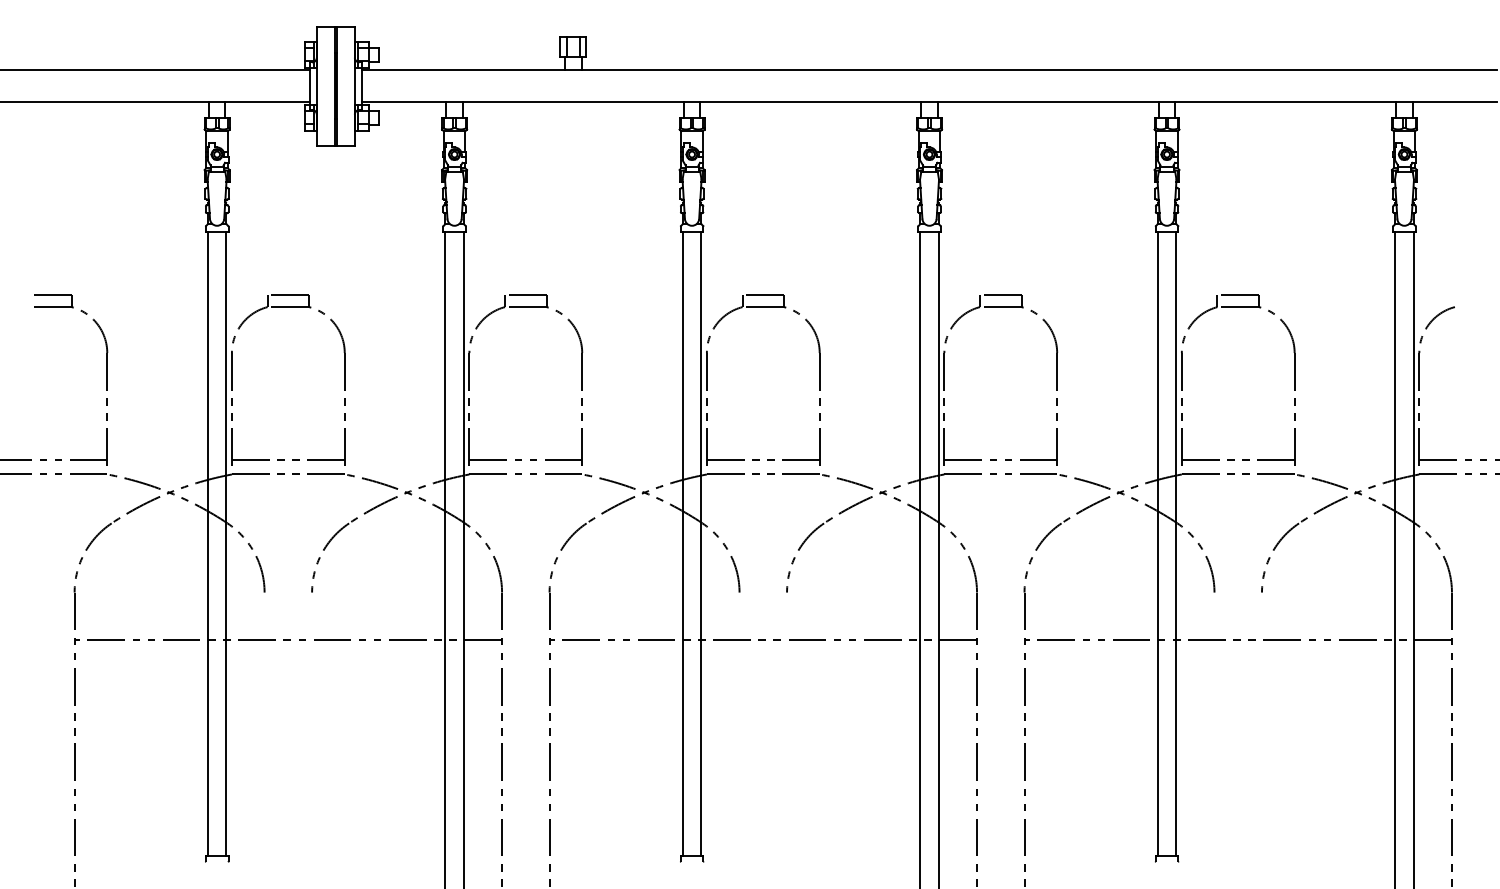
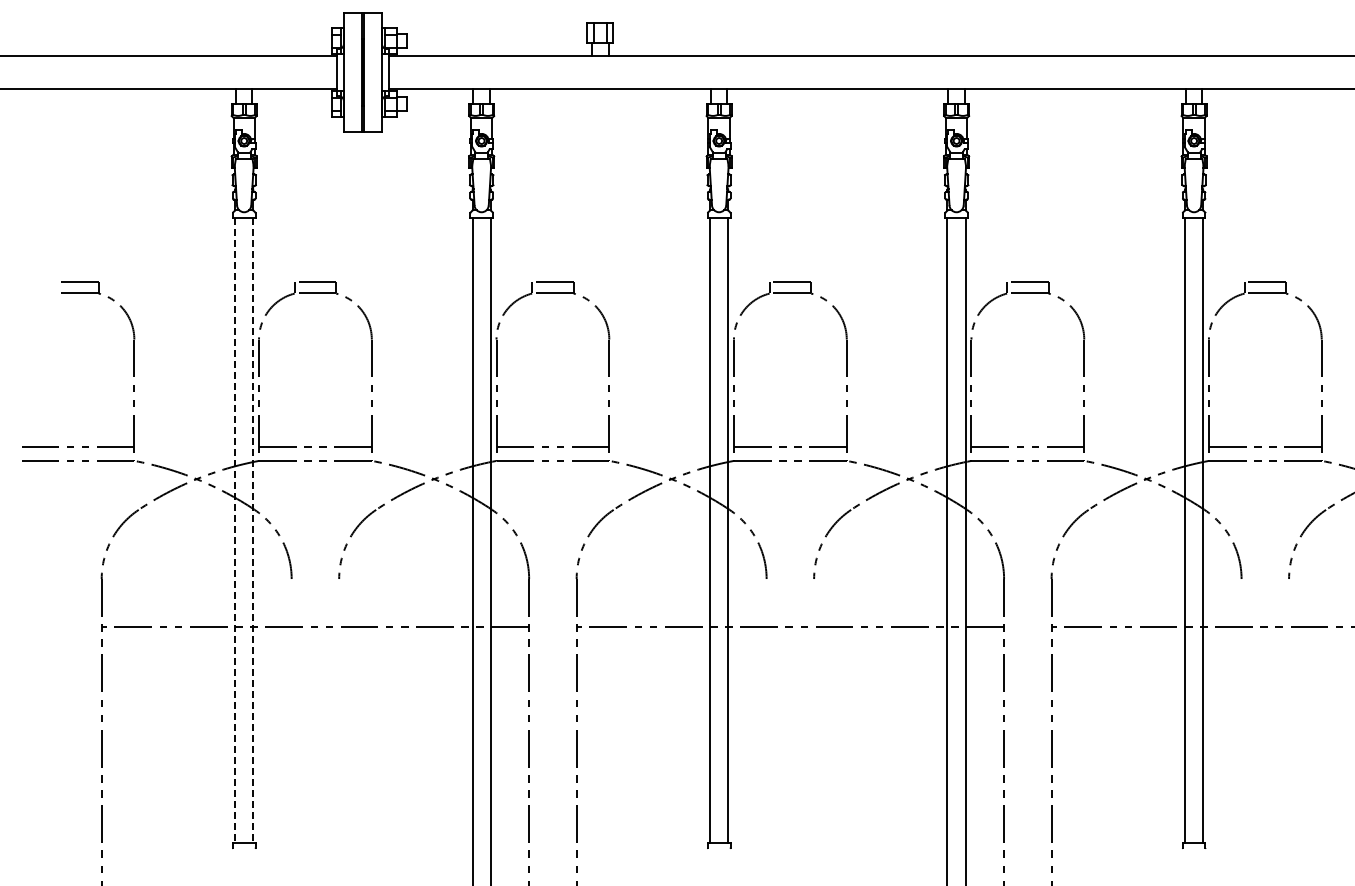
line: (207, 544) -> (234, 530), solid -> dashed
line: (226, 544) -> (253, 530), solid -> dashed

